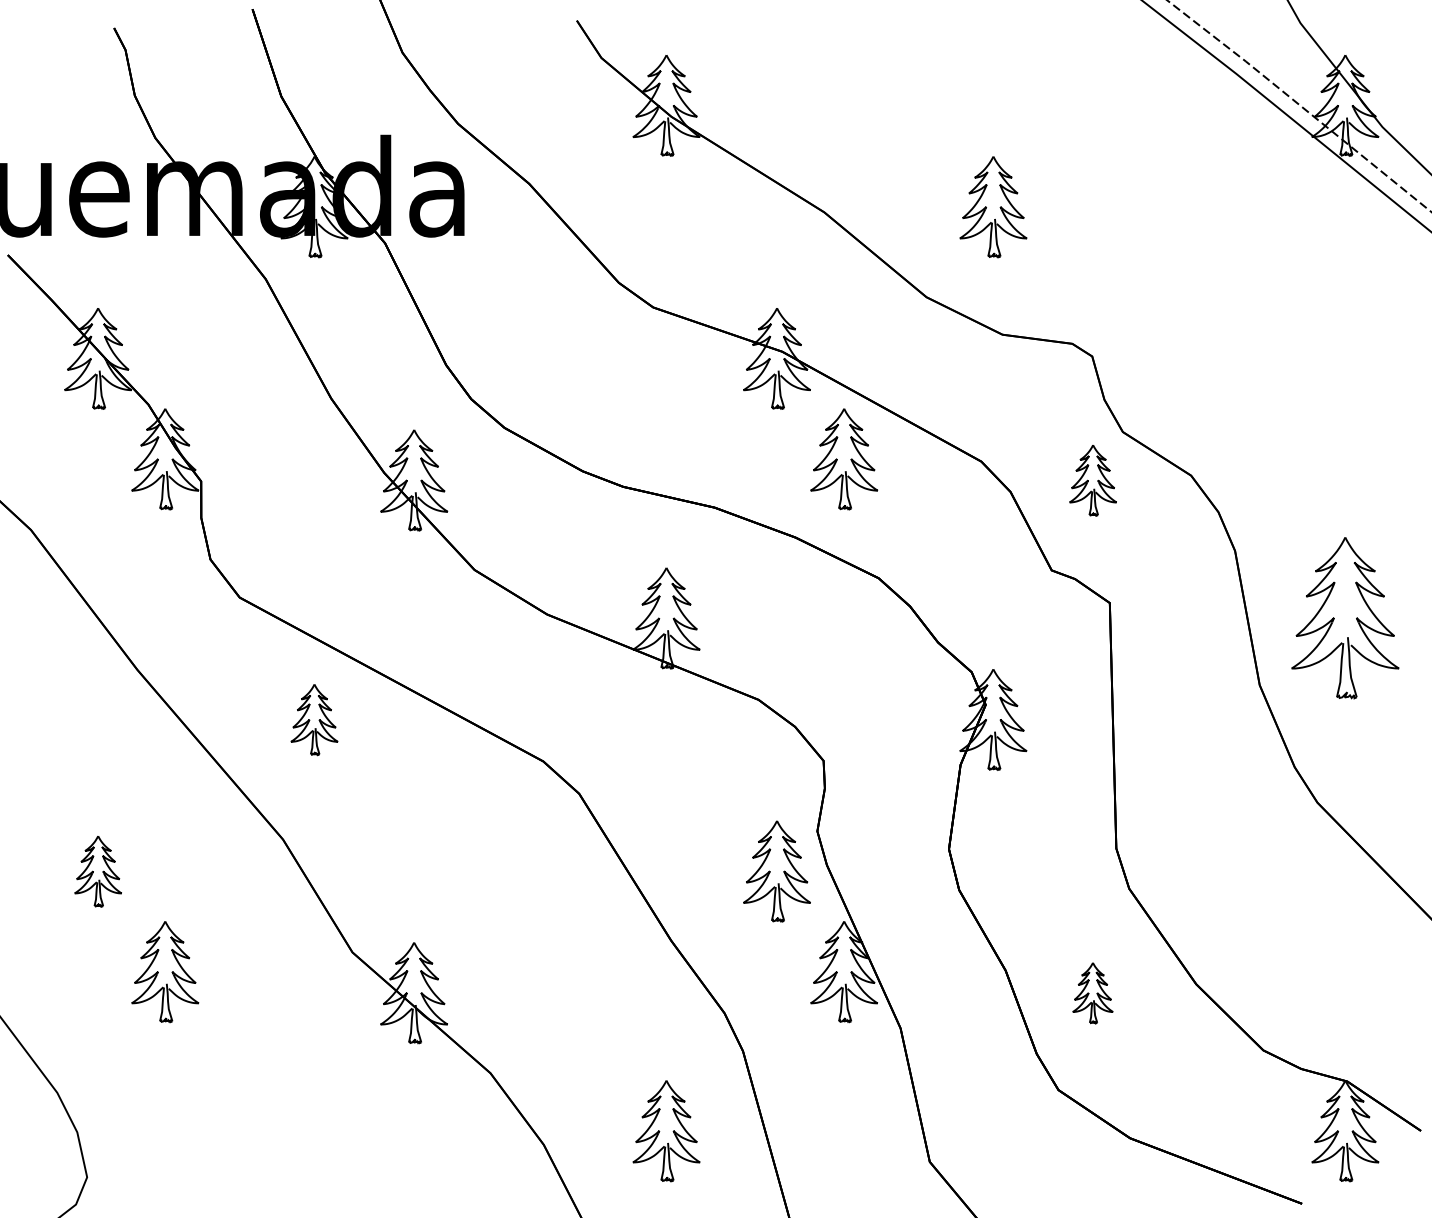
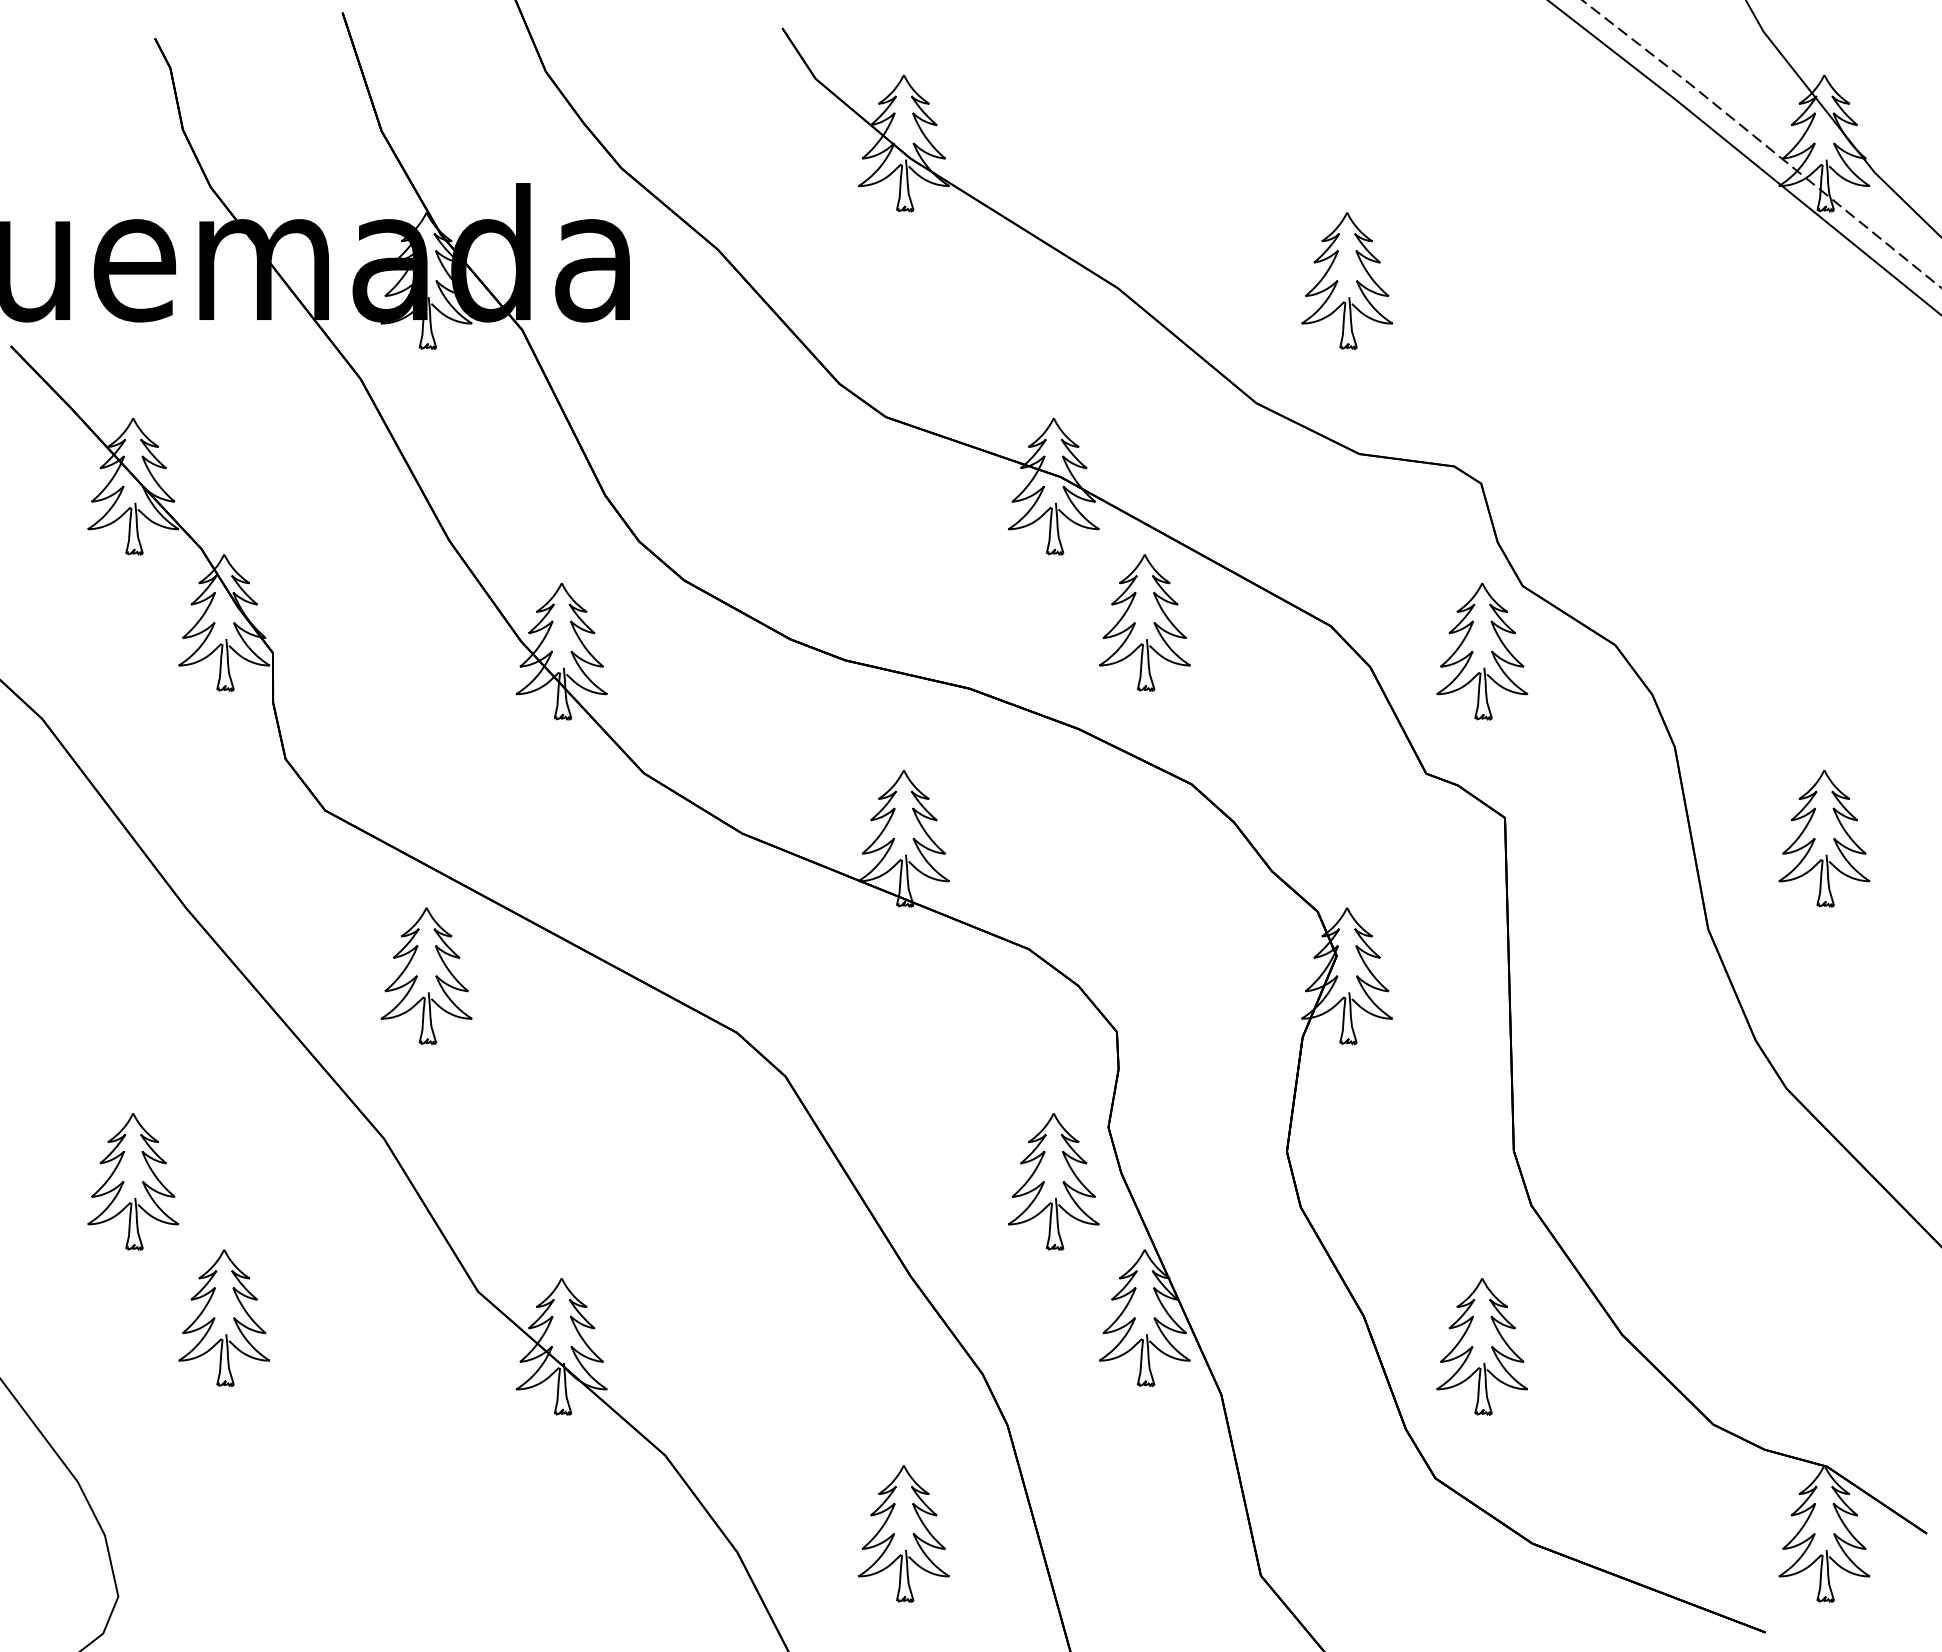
part: (1093, 480) -> (1482, 651), size x1.43
part: (1345, 618) -> (1824, 838), size x0.62
part: (314, 719) -> (426, 976), size x1.43
part: (98, 871) -> (133, 1181), size x1.43
part: (1092, 992) -> (1481, 1346), size x1.67

